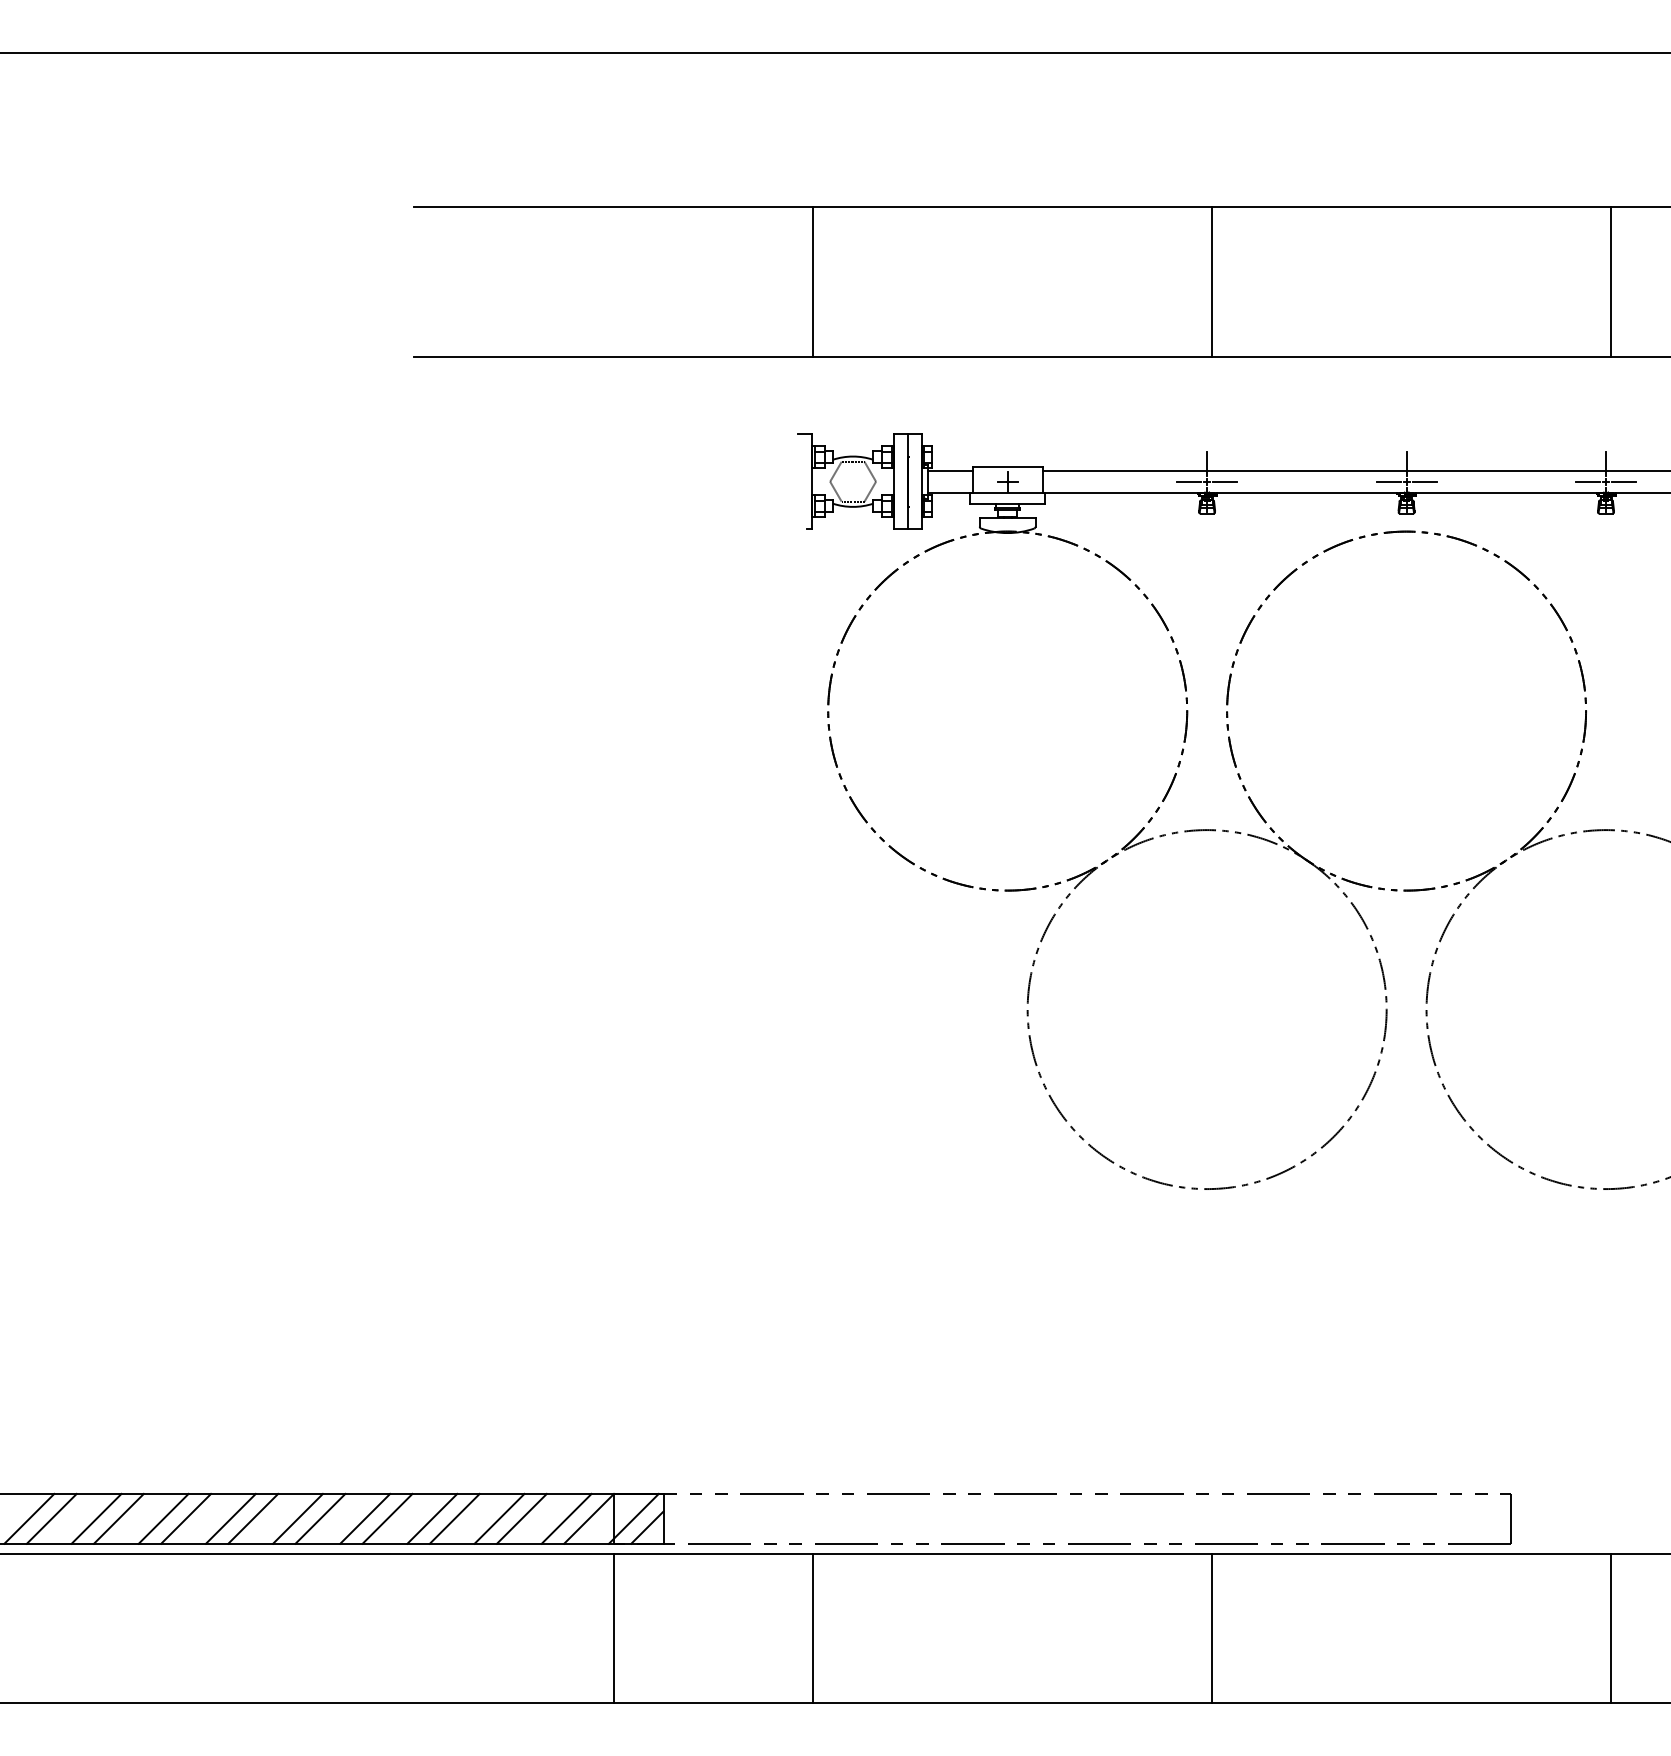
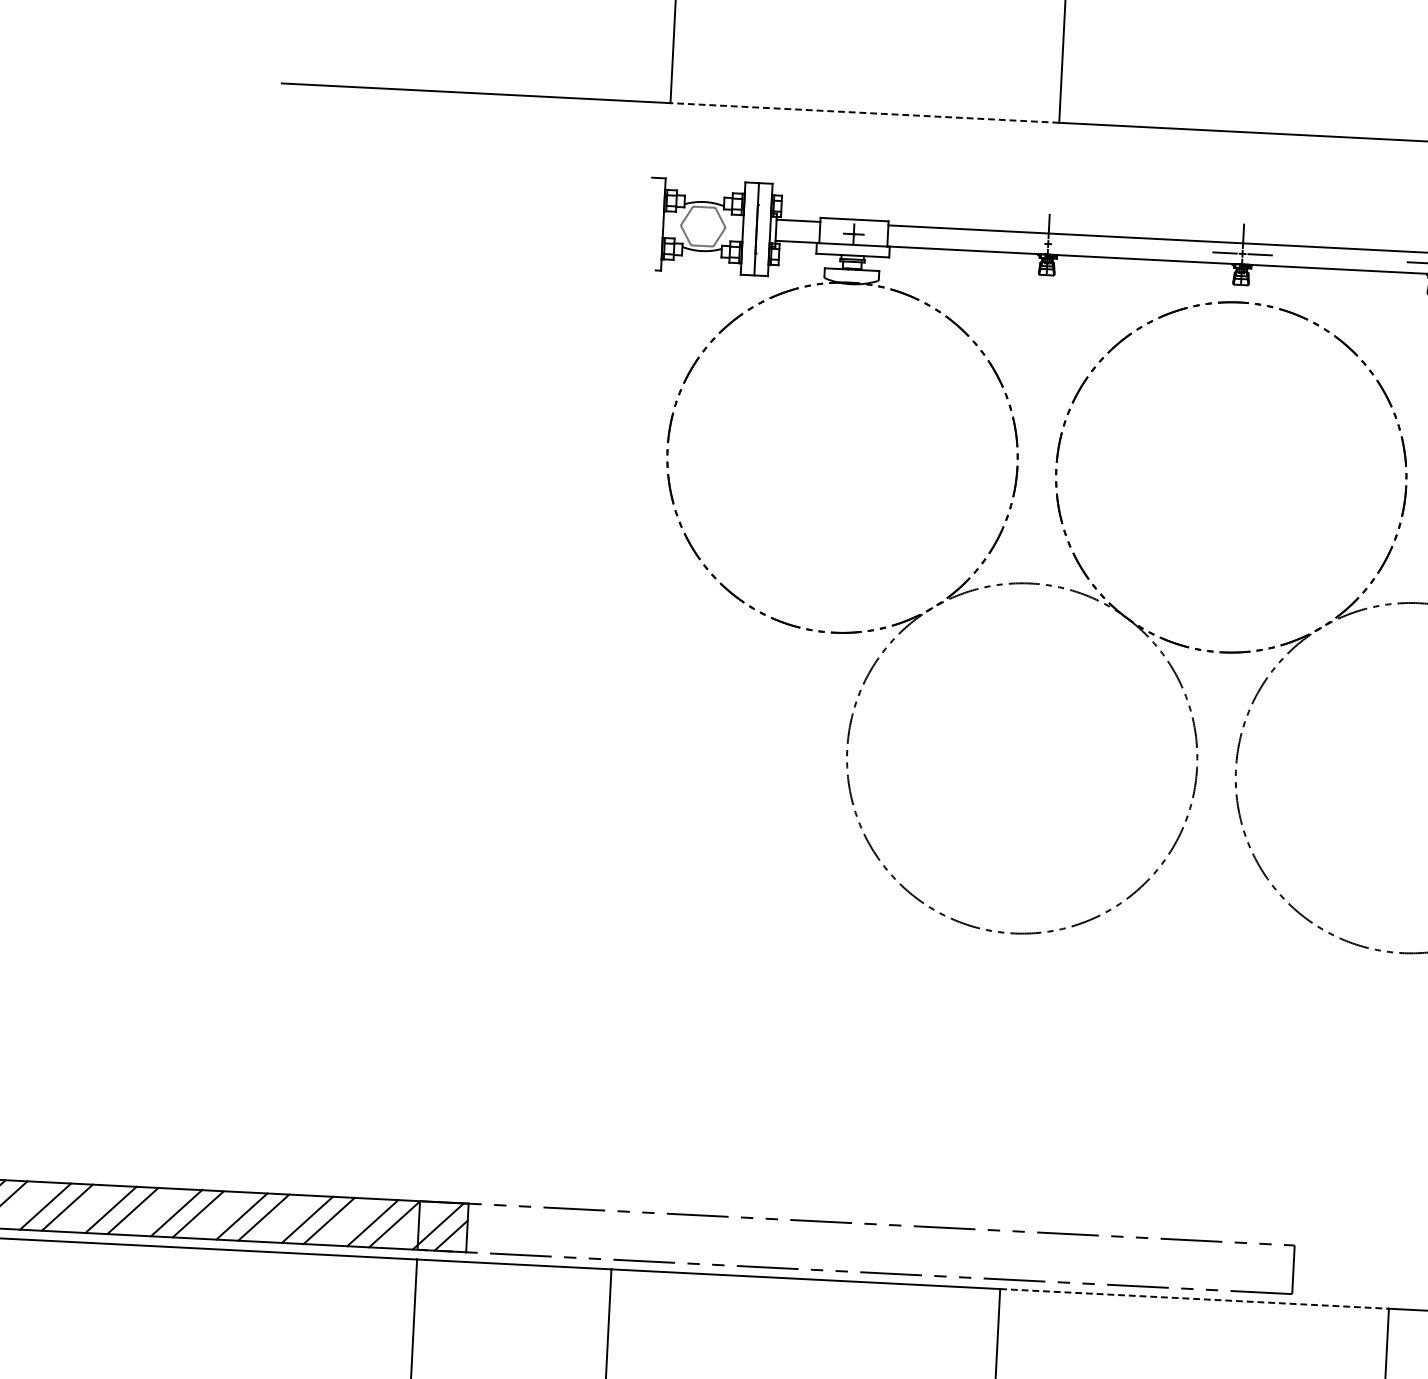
line: (1012, 357) -> (864, 113), solid -> dashed
line: (1189, 481) -> (1031, 242), removed
line: (1225, 481) -> (1066, 244), removed
line: (1412, 1553) -> (1195, 1298), solid -> dashed

